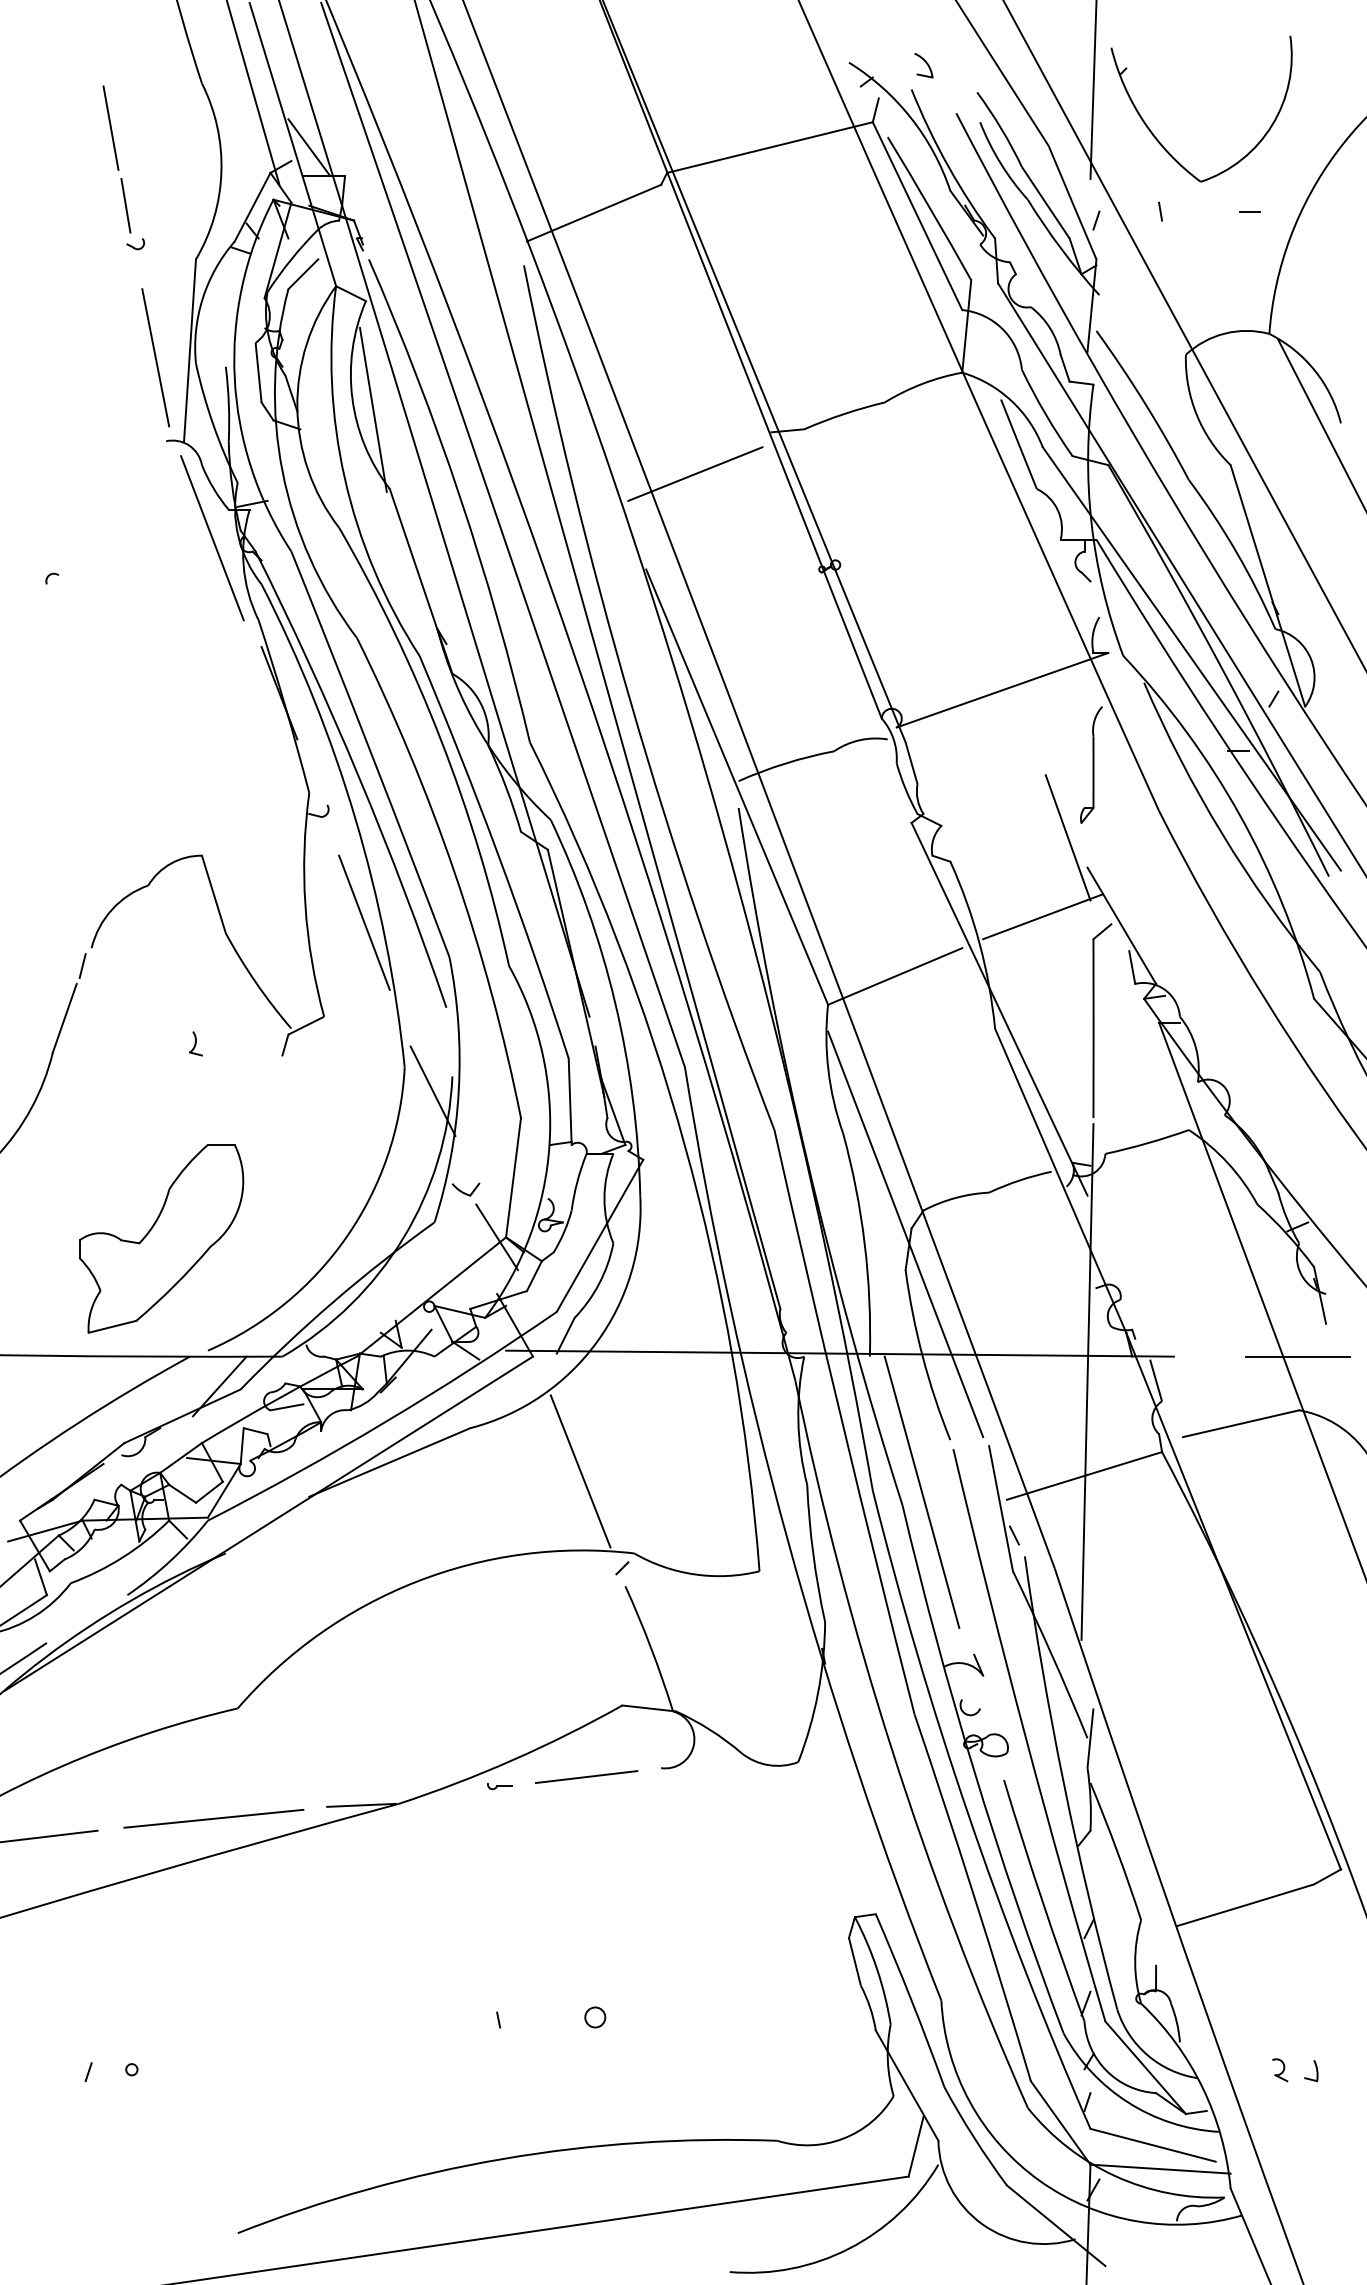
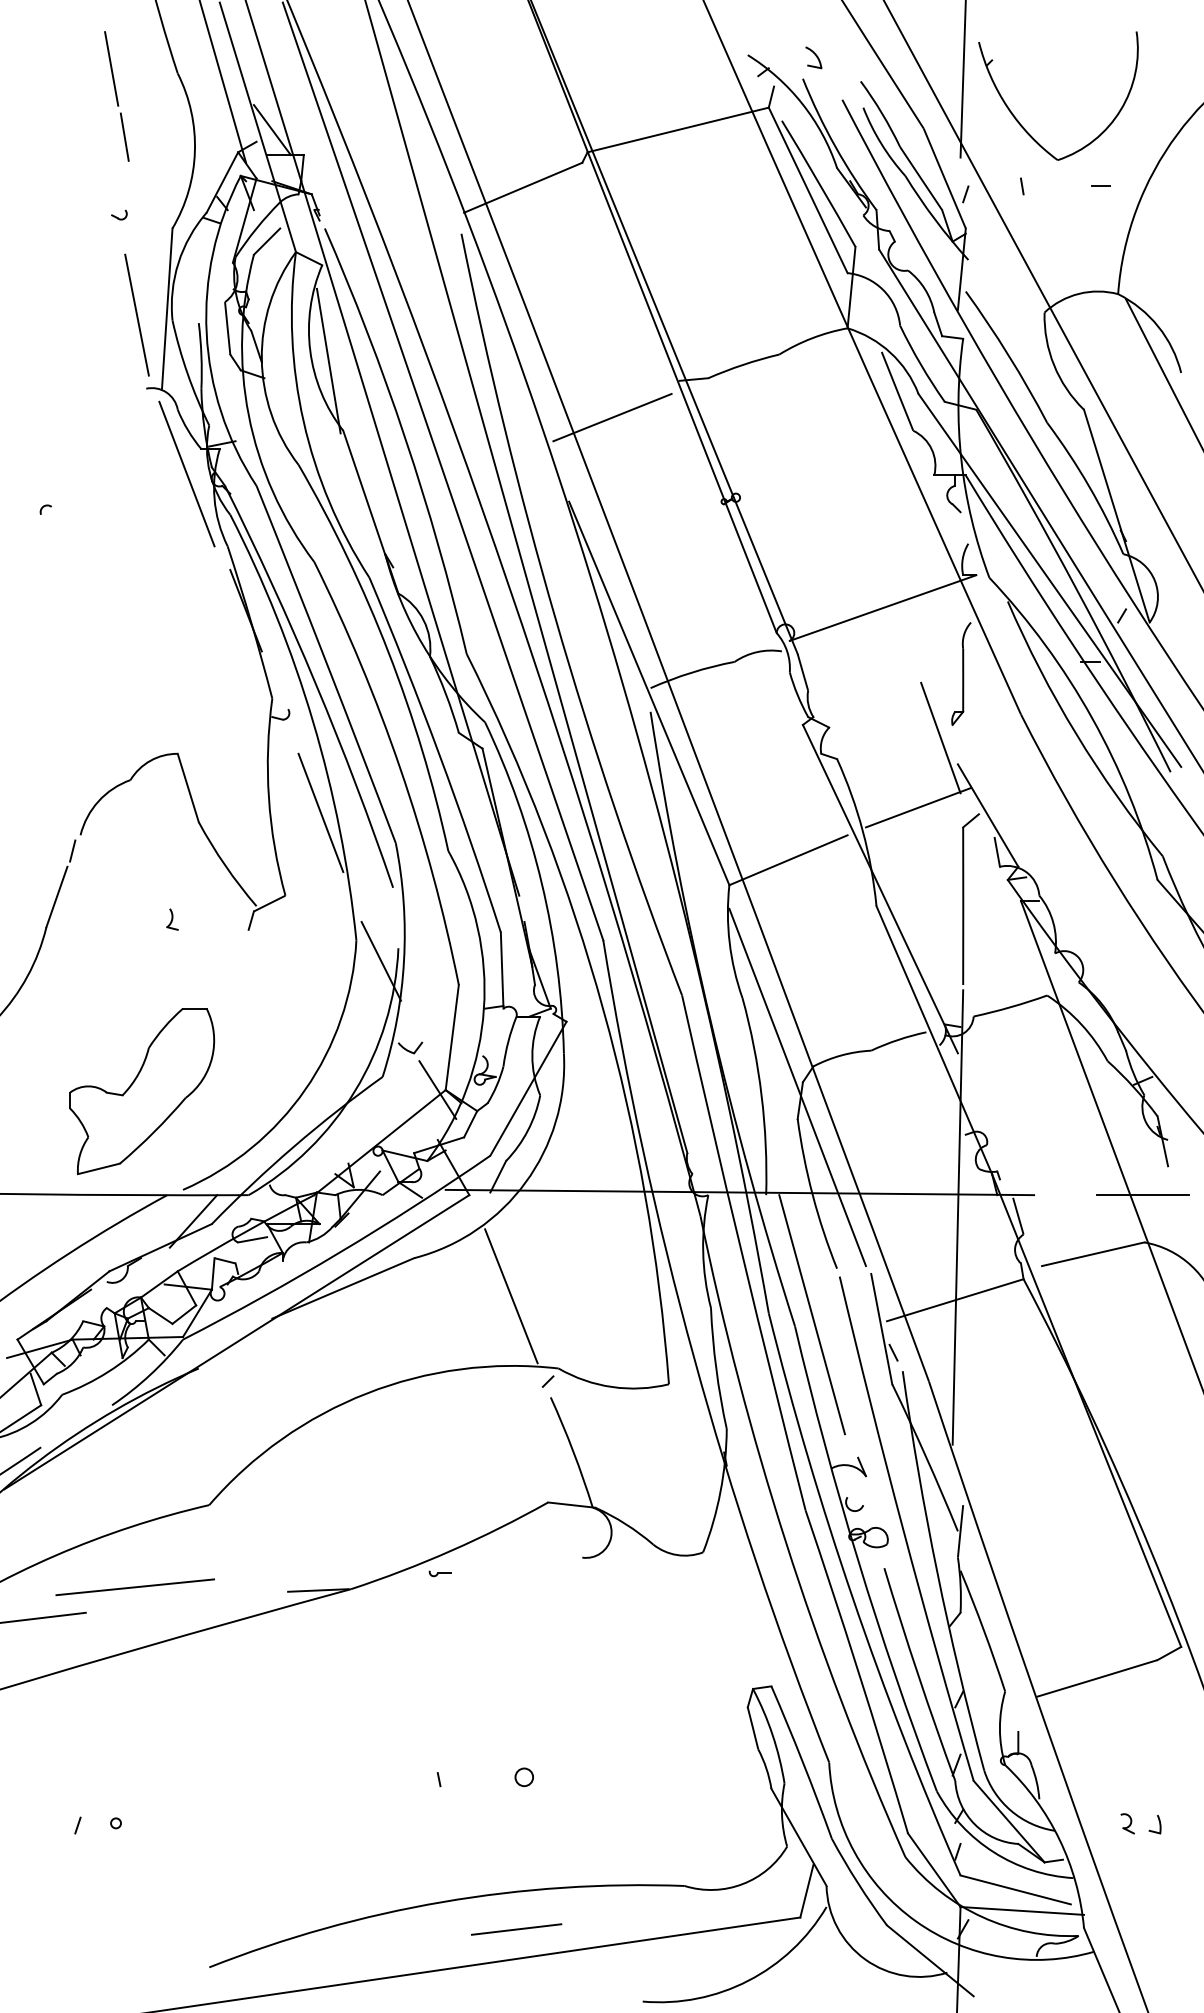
part: (116, 159) -> (116, 96), moved
line: (586, 1777) -> (516, 1929), moved
line: (213, 1819) -> (134, 1587), moved

